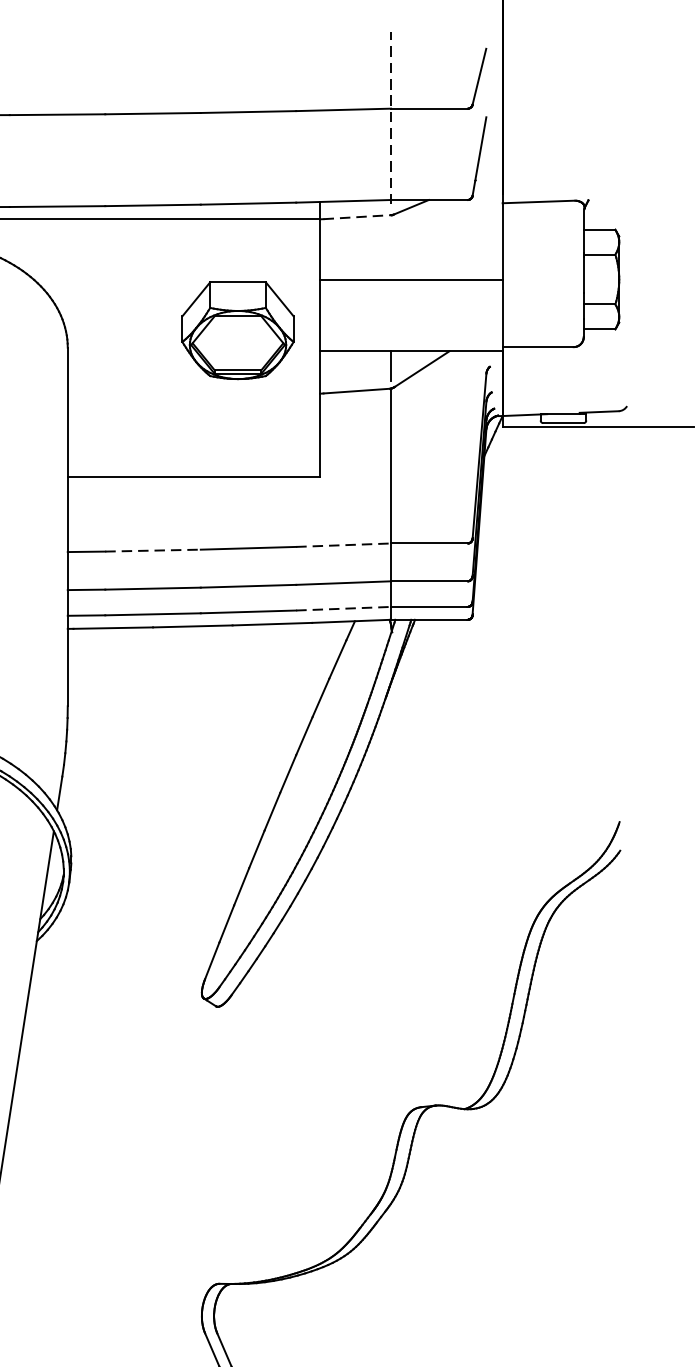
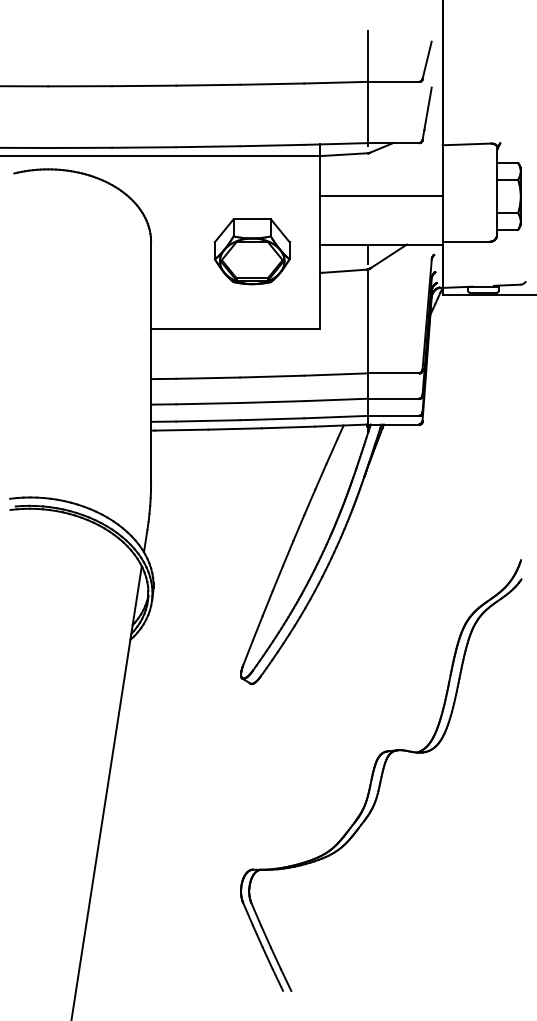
line: (390, 118) -> (367, 88), dashed -> solid
line: (357, 217) -> (345, 154), dashed -> solid
part: (236, 330) -> (251, 251), moved
line: (344, 545) -> (336, 374), dashed -> solid
line: (153, 551) -> (208, 378), dashed -> solid
line: (344, 609) -> (336, 417), dashed -> solid

